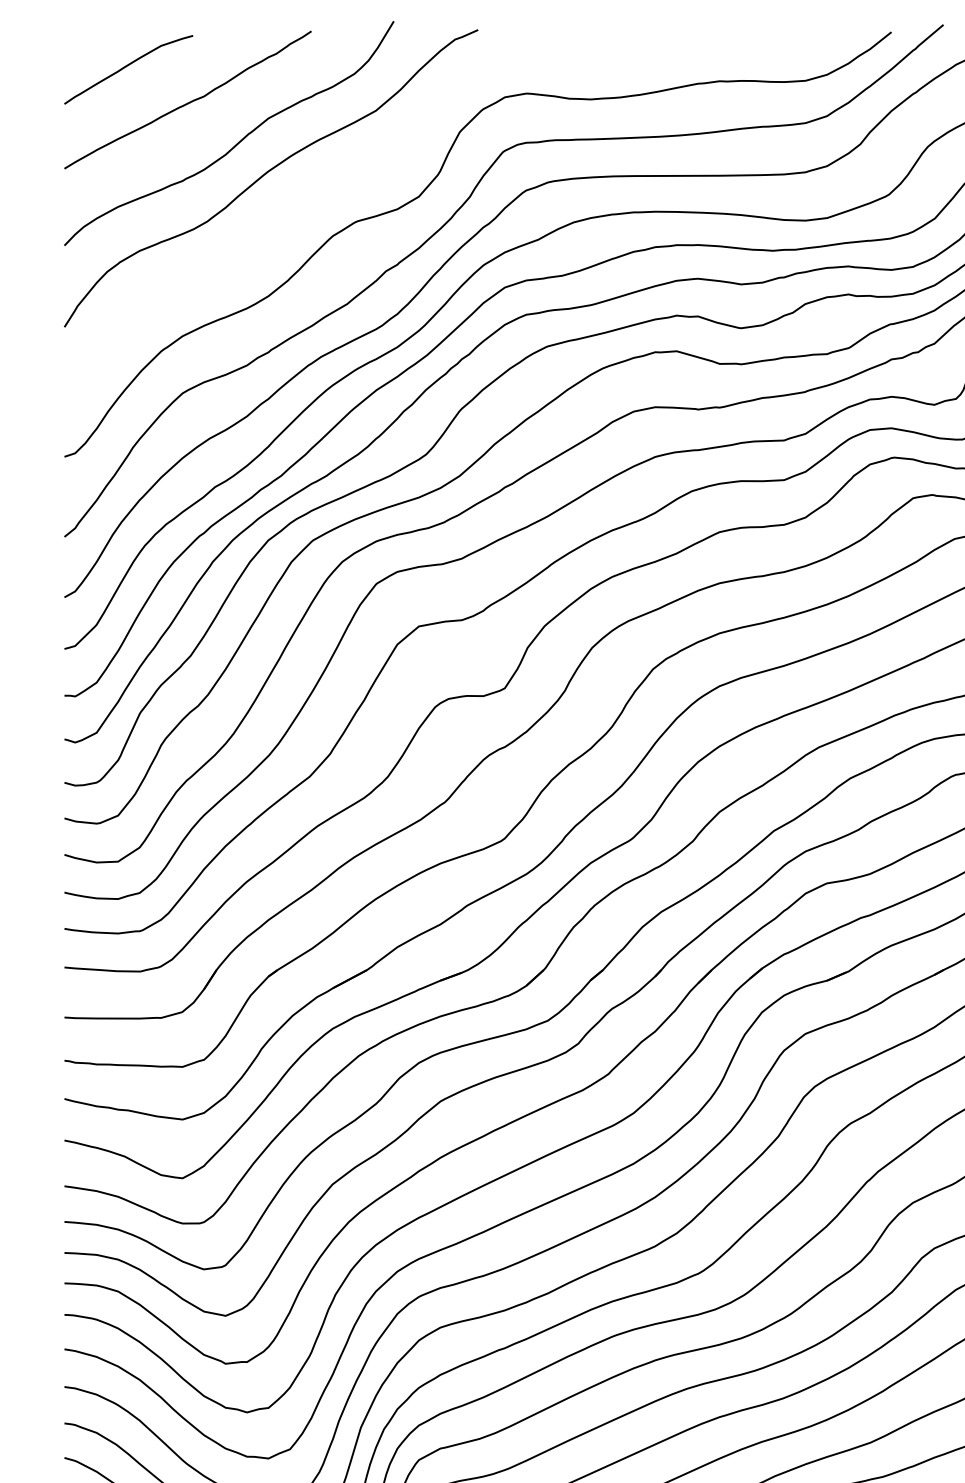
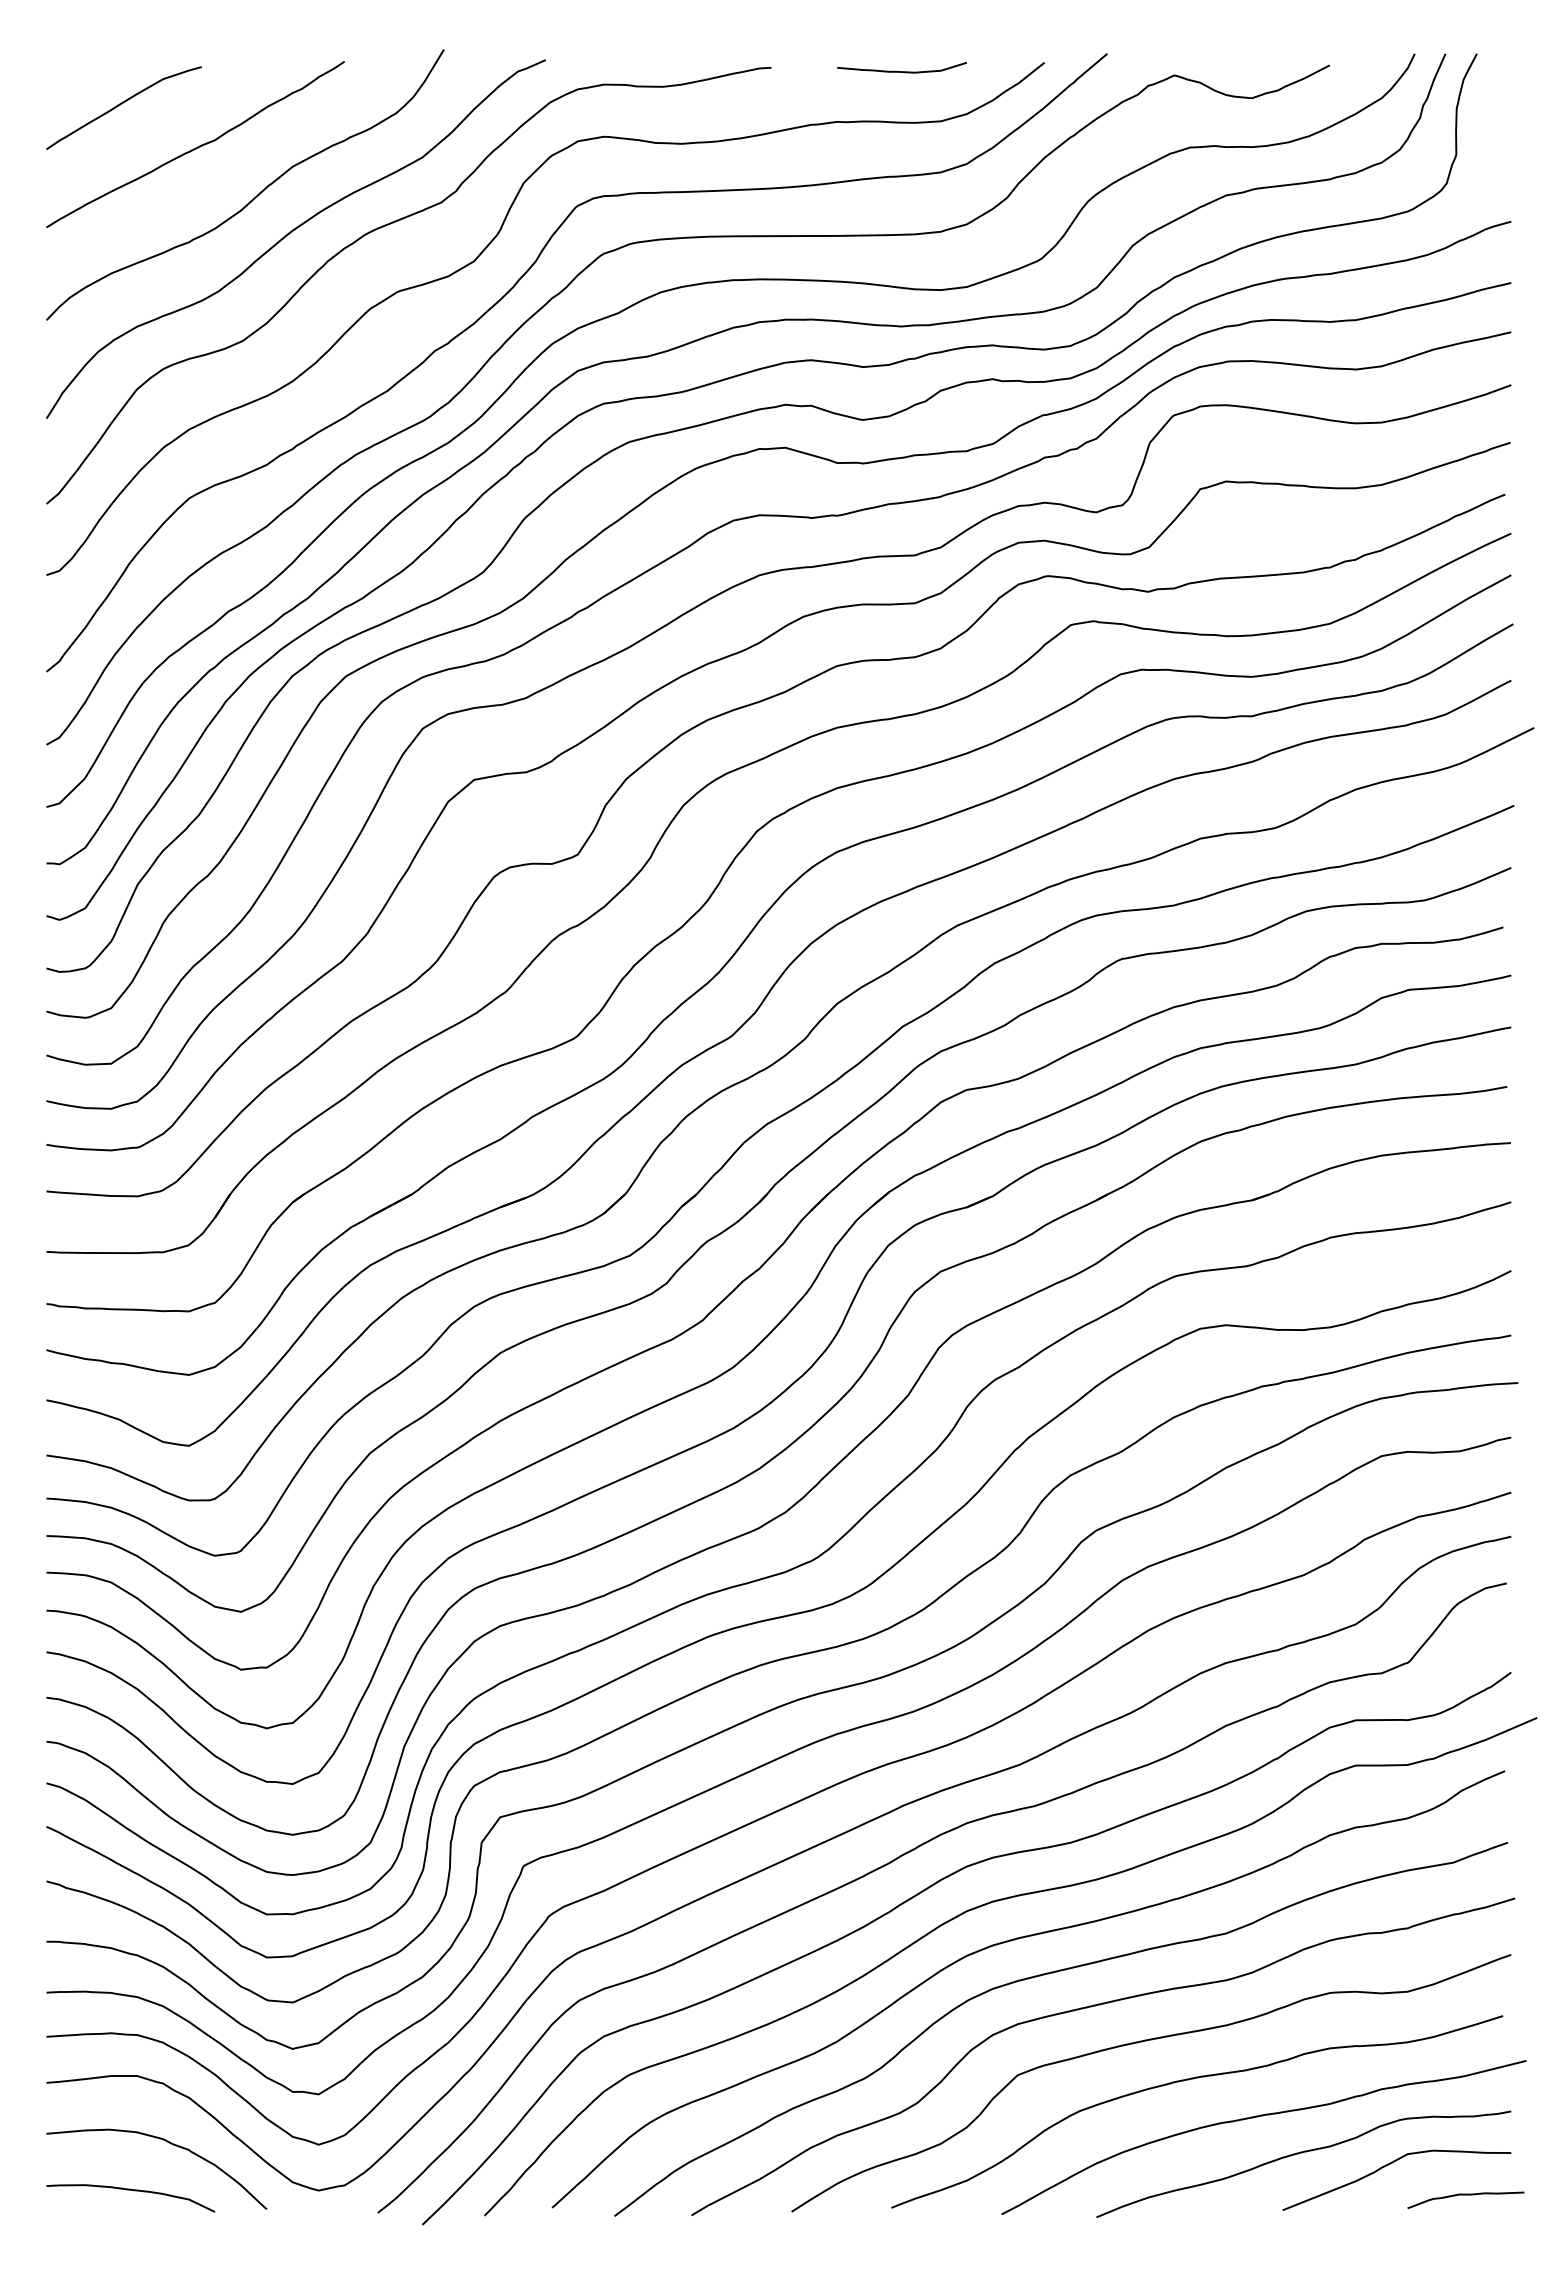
curve: (772, 39) -> (901, 71), added
curve: (342, 169) -> (381, 228), added

